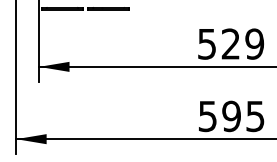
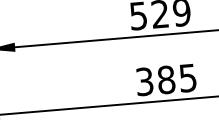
text: (219, 116) -> (155, 80), 595 -> 385

